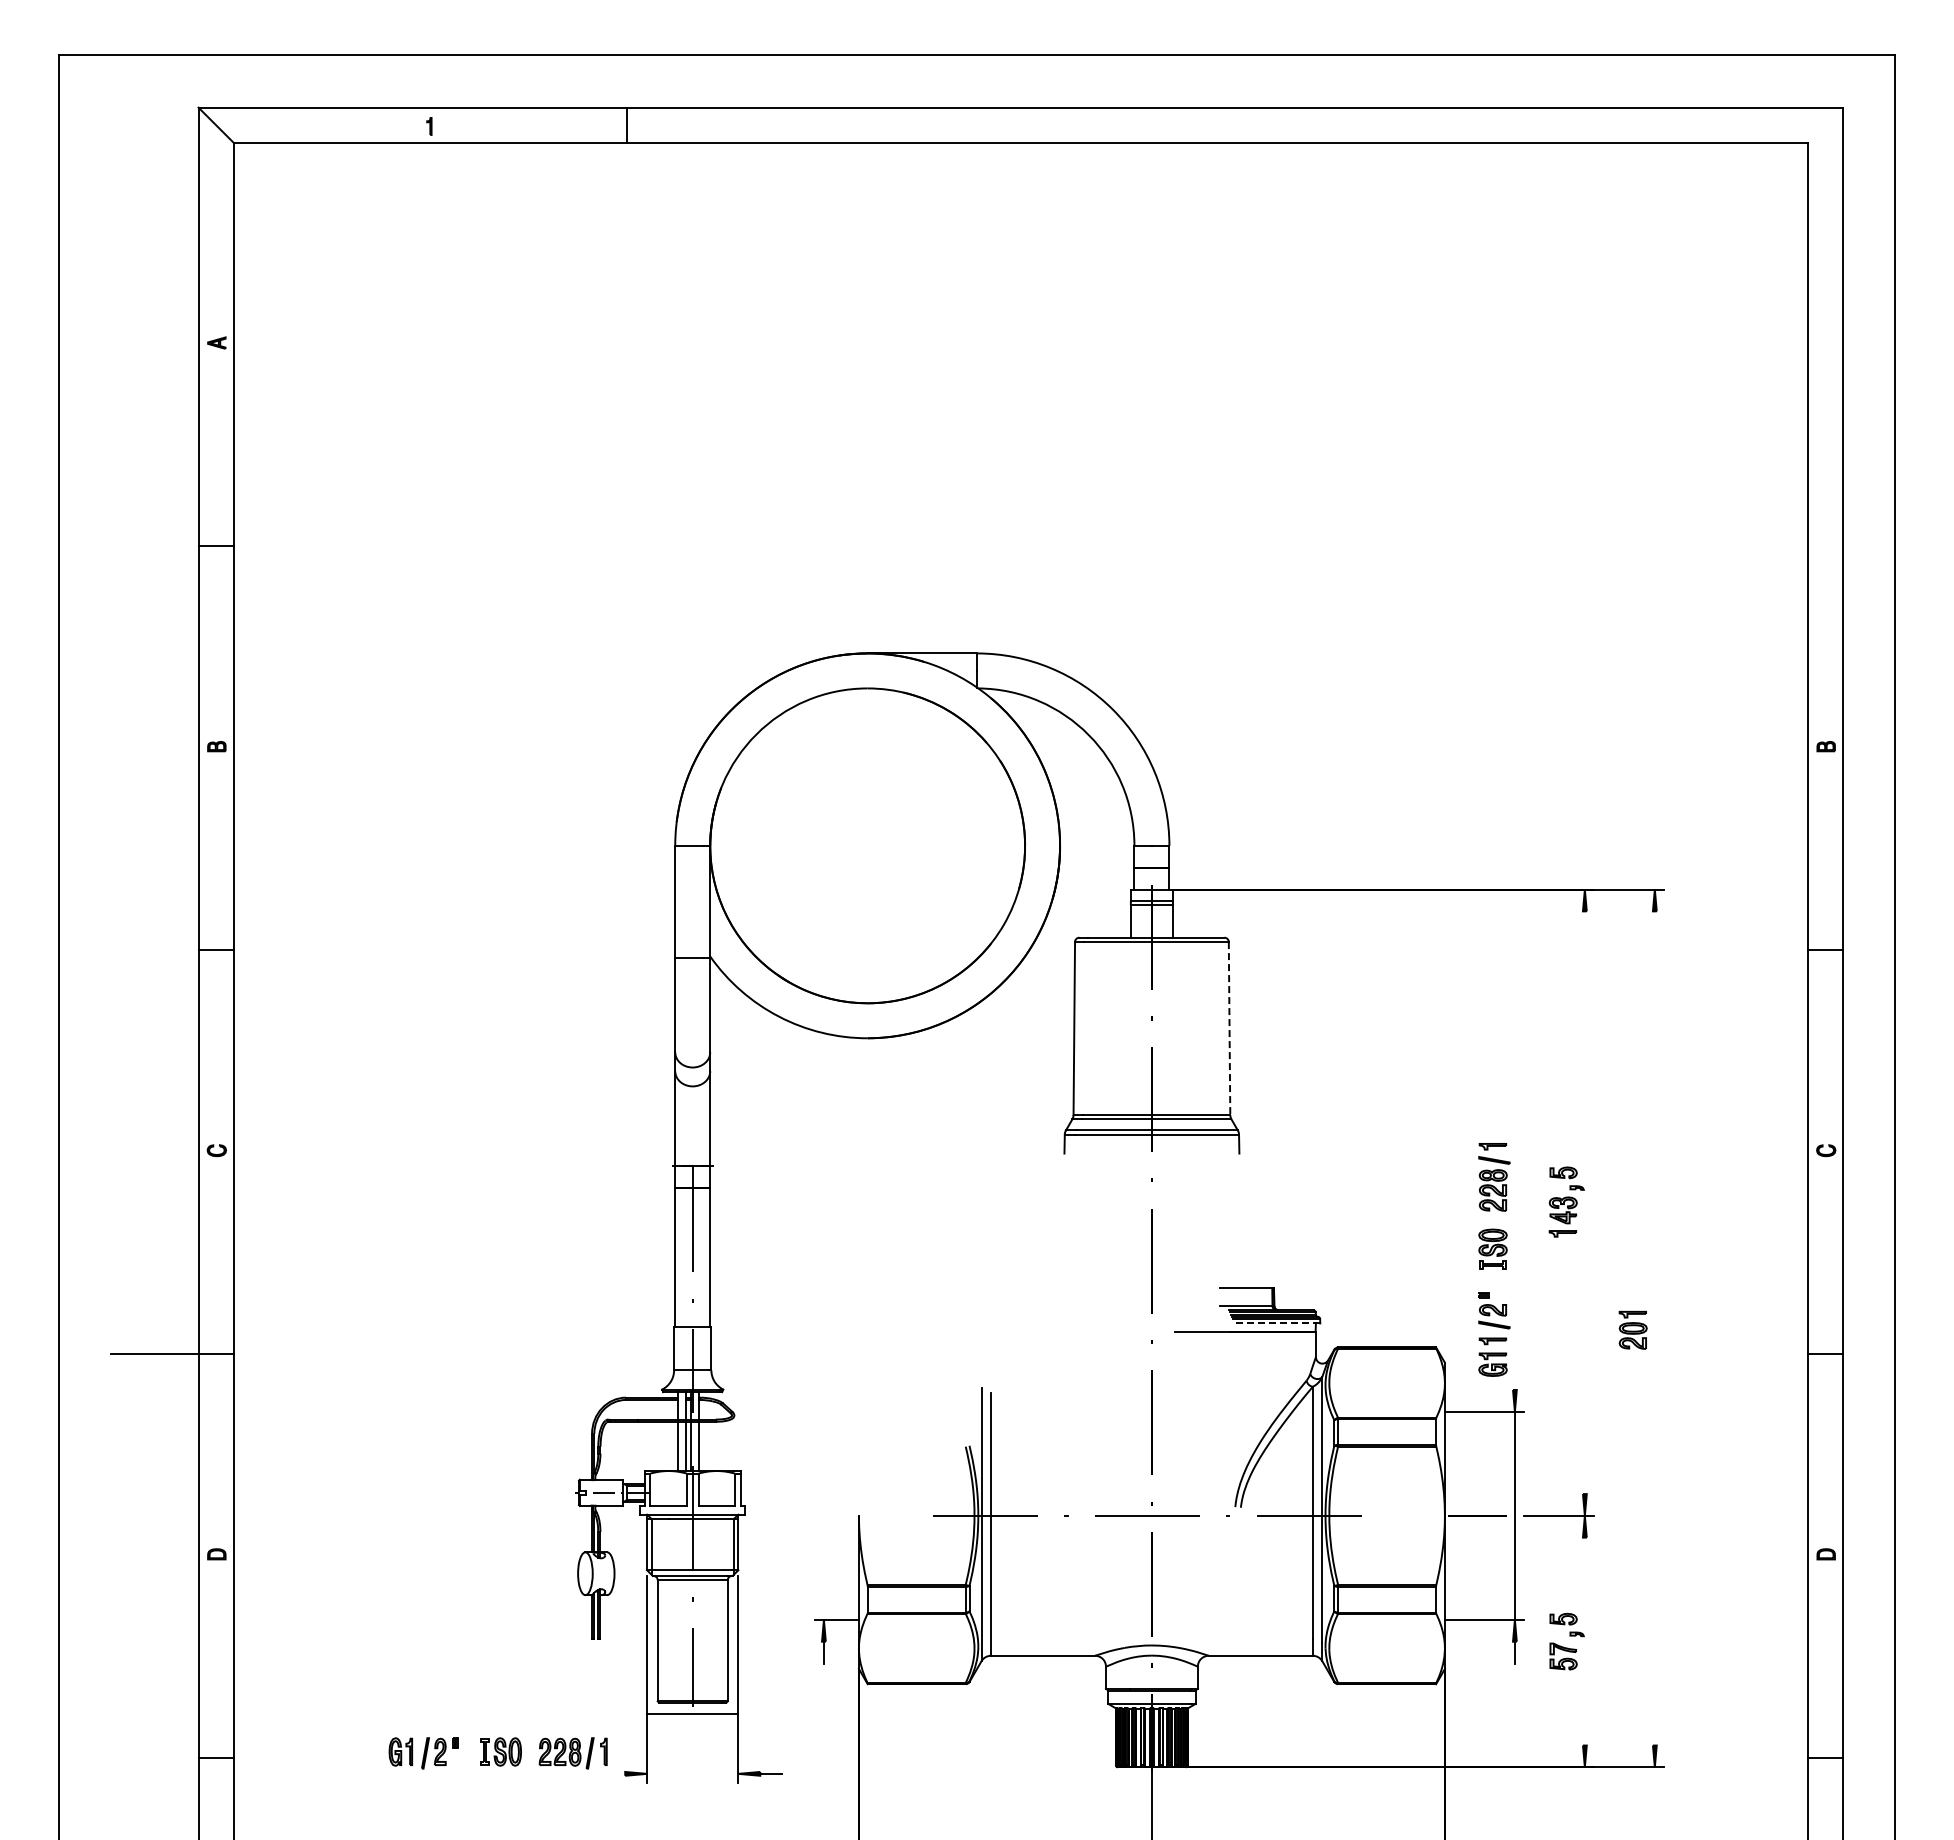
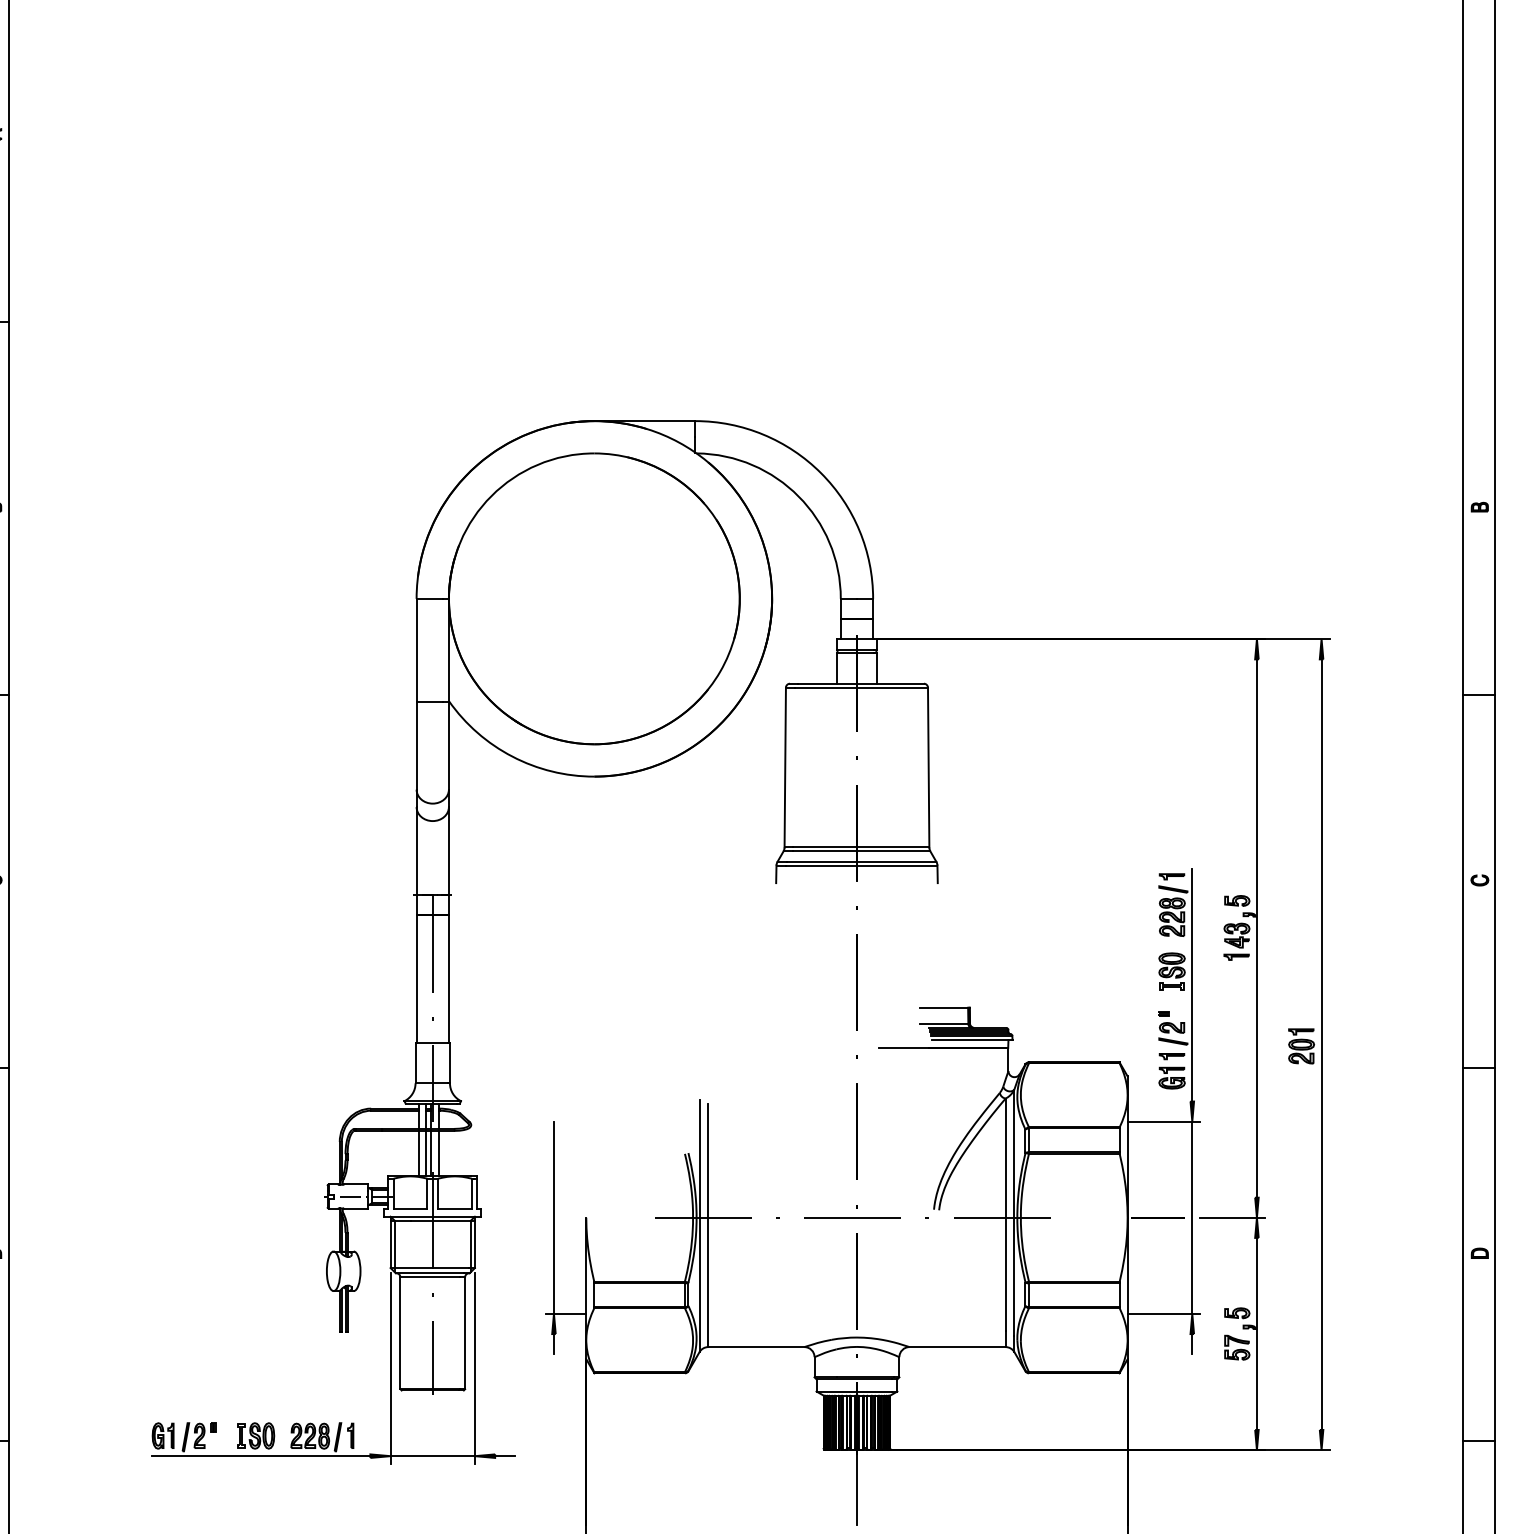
line: (1229, 1029) -> (928, 768), dashed -> solid
line: (1584, 1202) -> (1256, 928), added
line: (1514, 1263) -> (1191, 984), added
line: (1276, 1323) -> (972, 1040), dashed -> solid
line: (1654, 1328) -> (1321, 1044), added
line: (823, 1515) -> (553, 1217), added
line: (1584, 1641) -> (1256, 1333), added
line: (692, 1713) -> (432, 1455), moved
line: (506, 1773) -> (260, 1455), added

